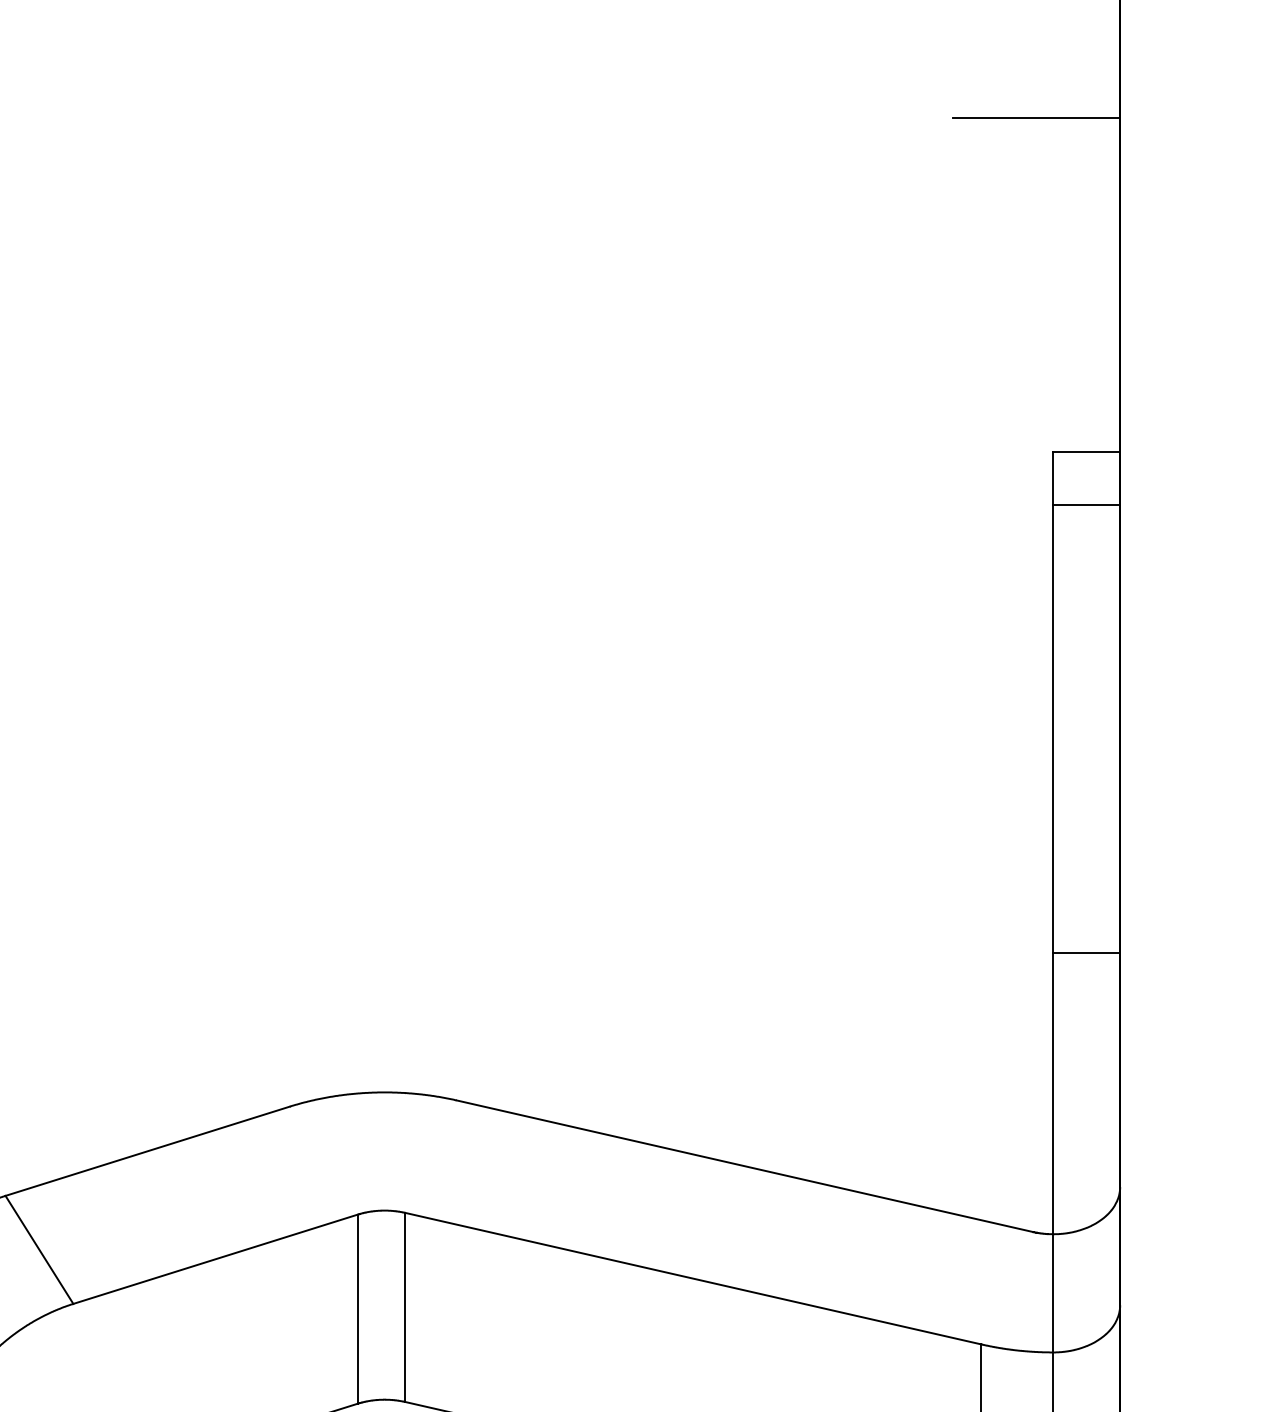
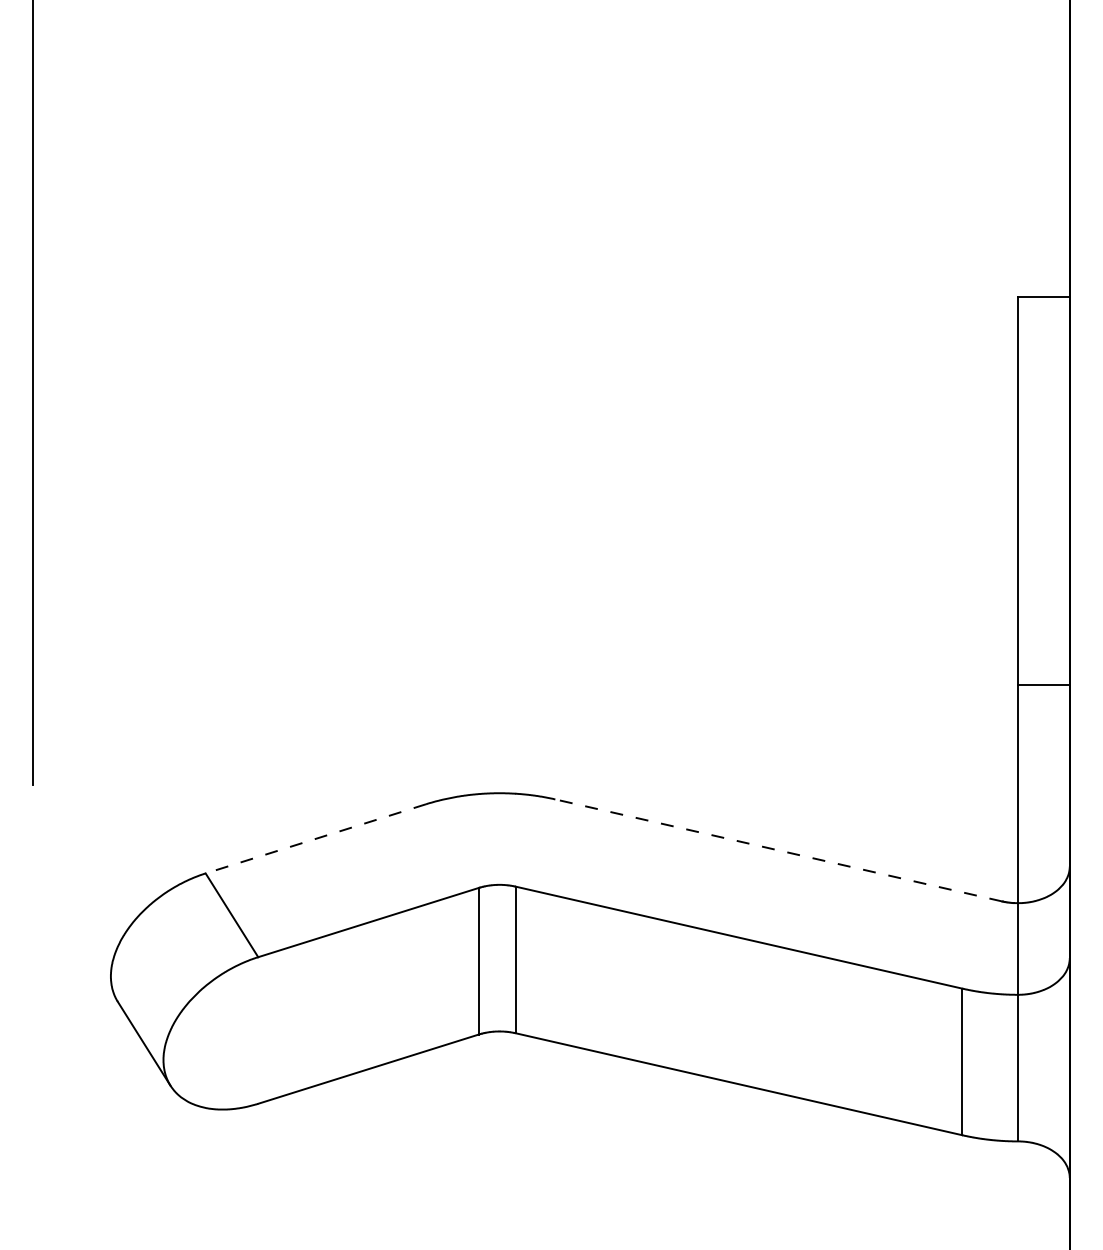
line: (1035, 117) -> (1004, 37), removed
line: (1086, 505) -> (1043, 338), removed
line: (147, 1152) -> (315, 839), solid -> dashed
line: (744, 1166) -> (778, 850), solid -> dashed

